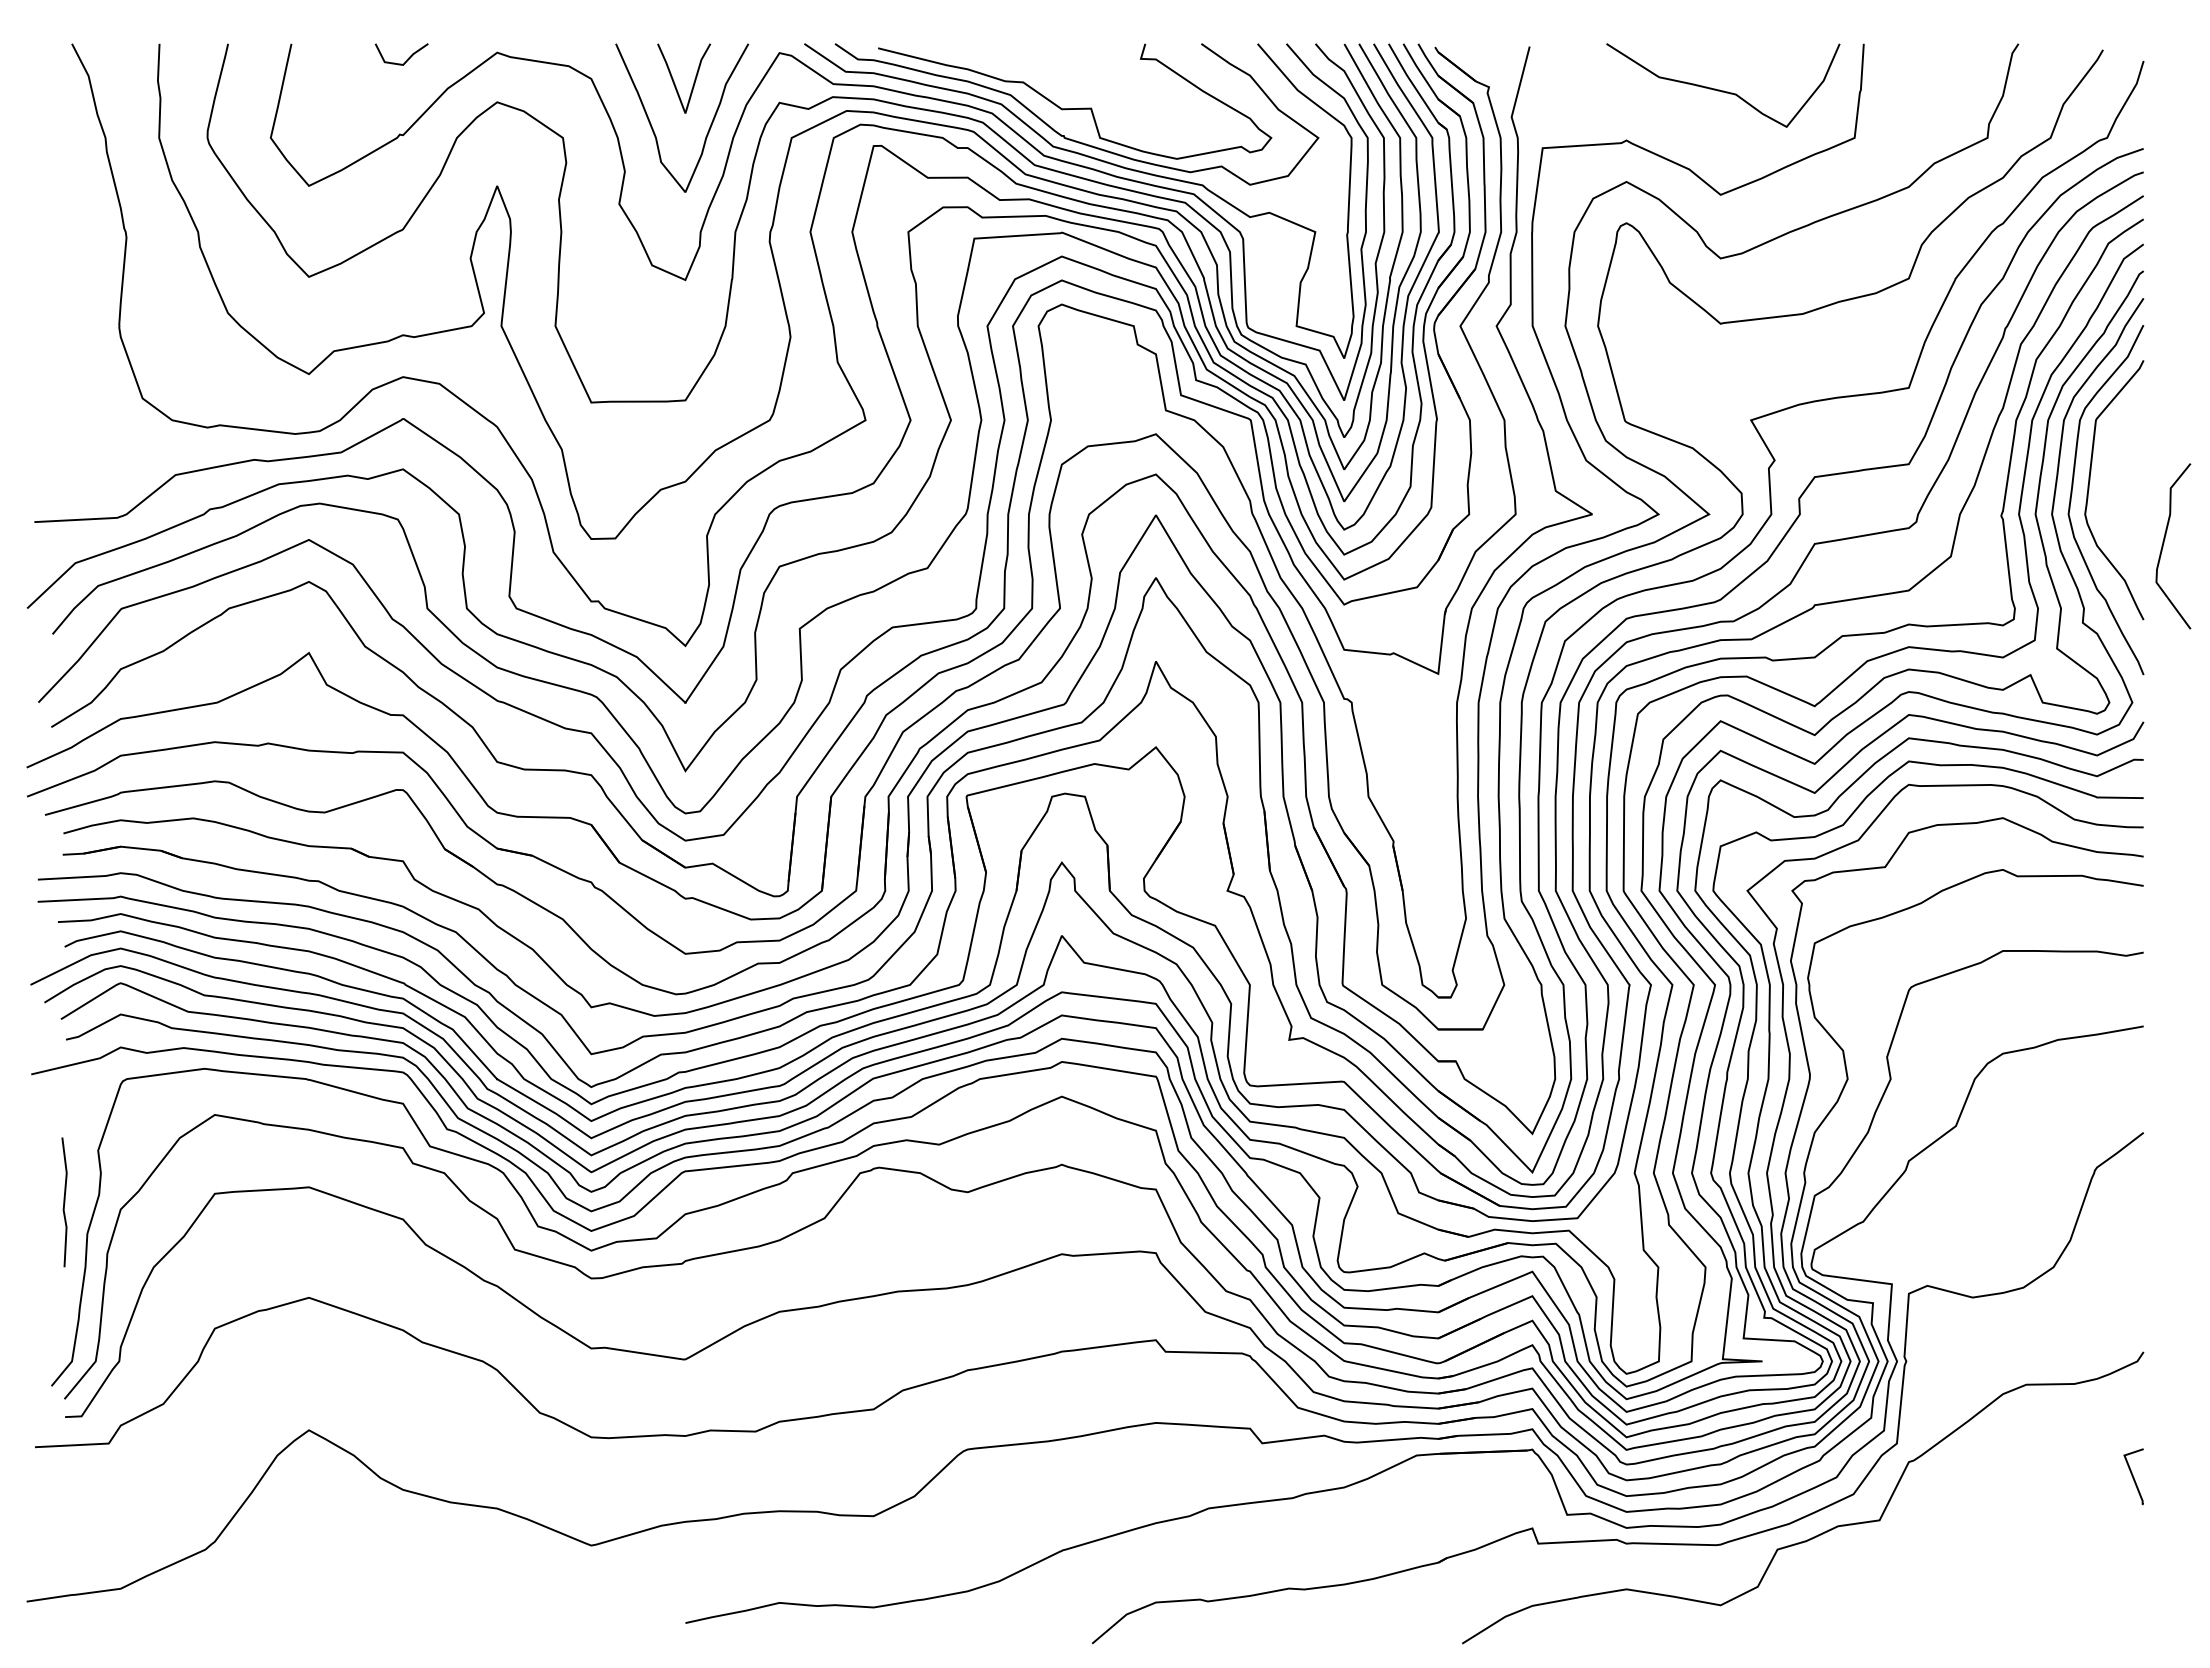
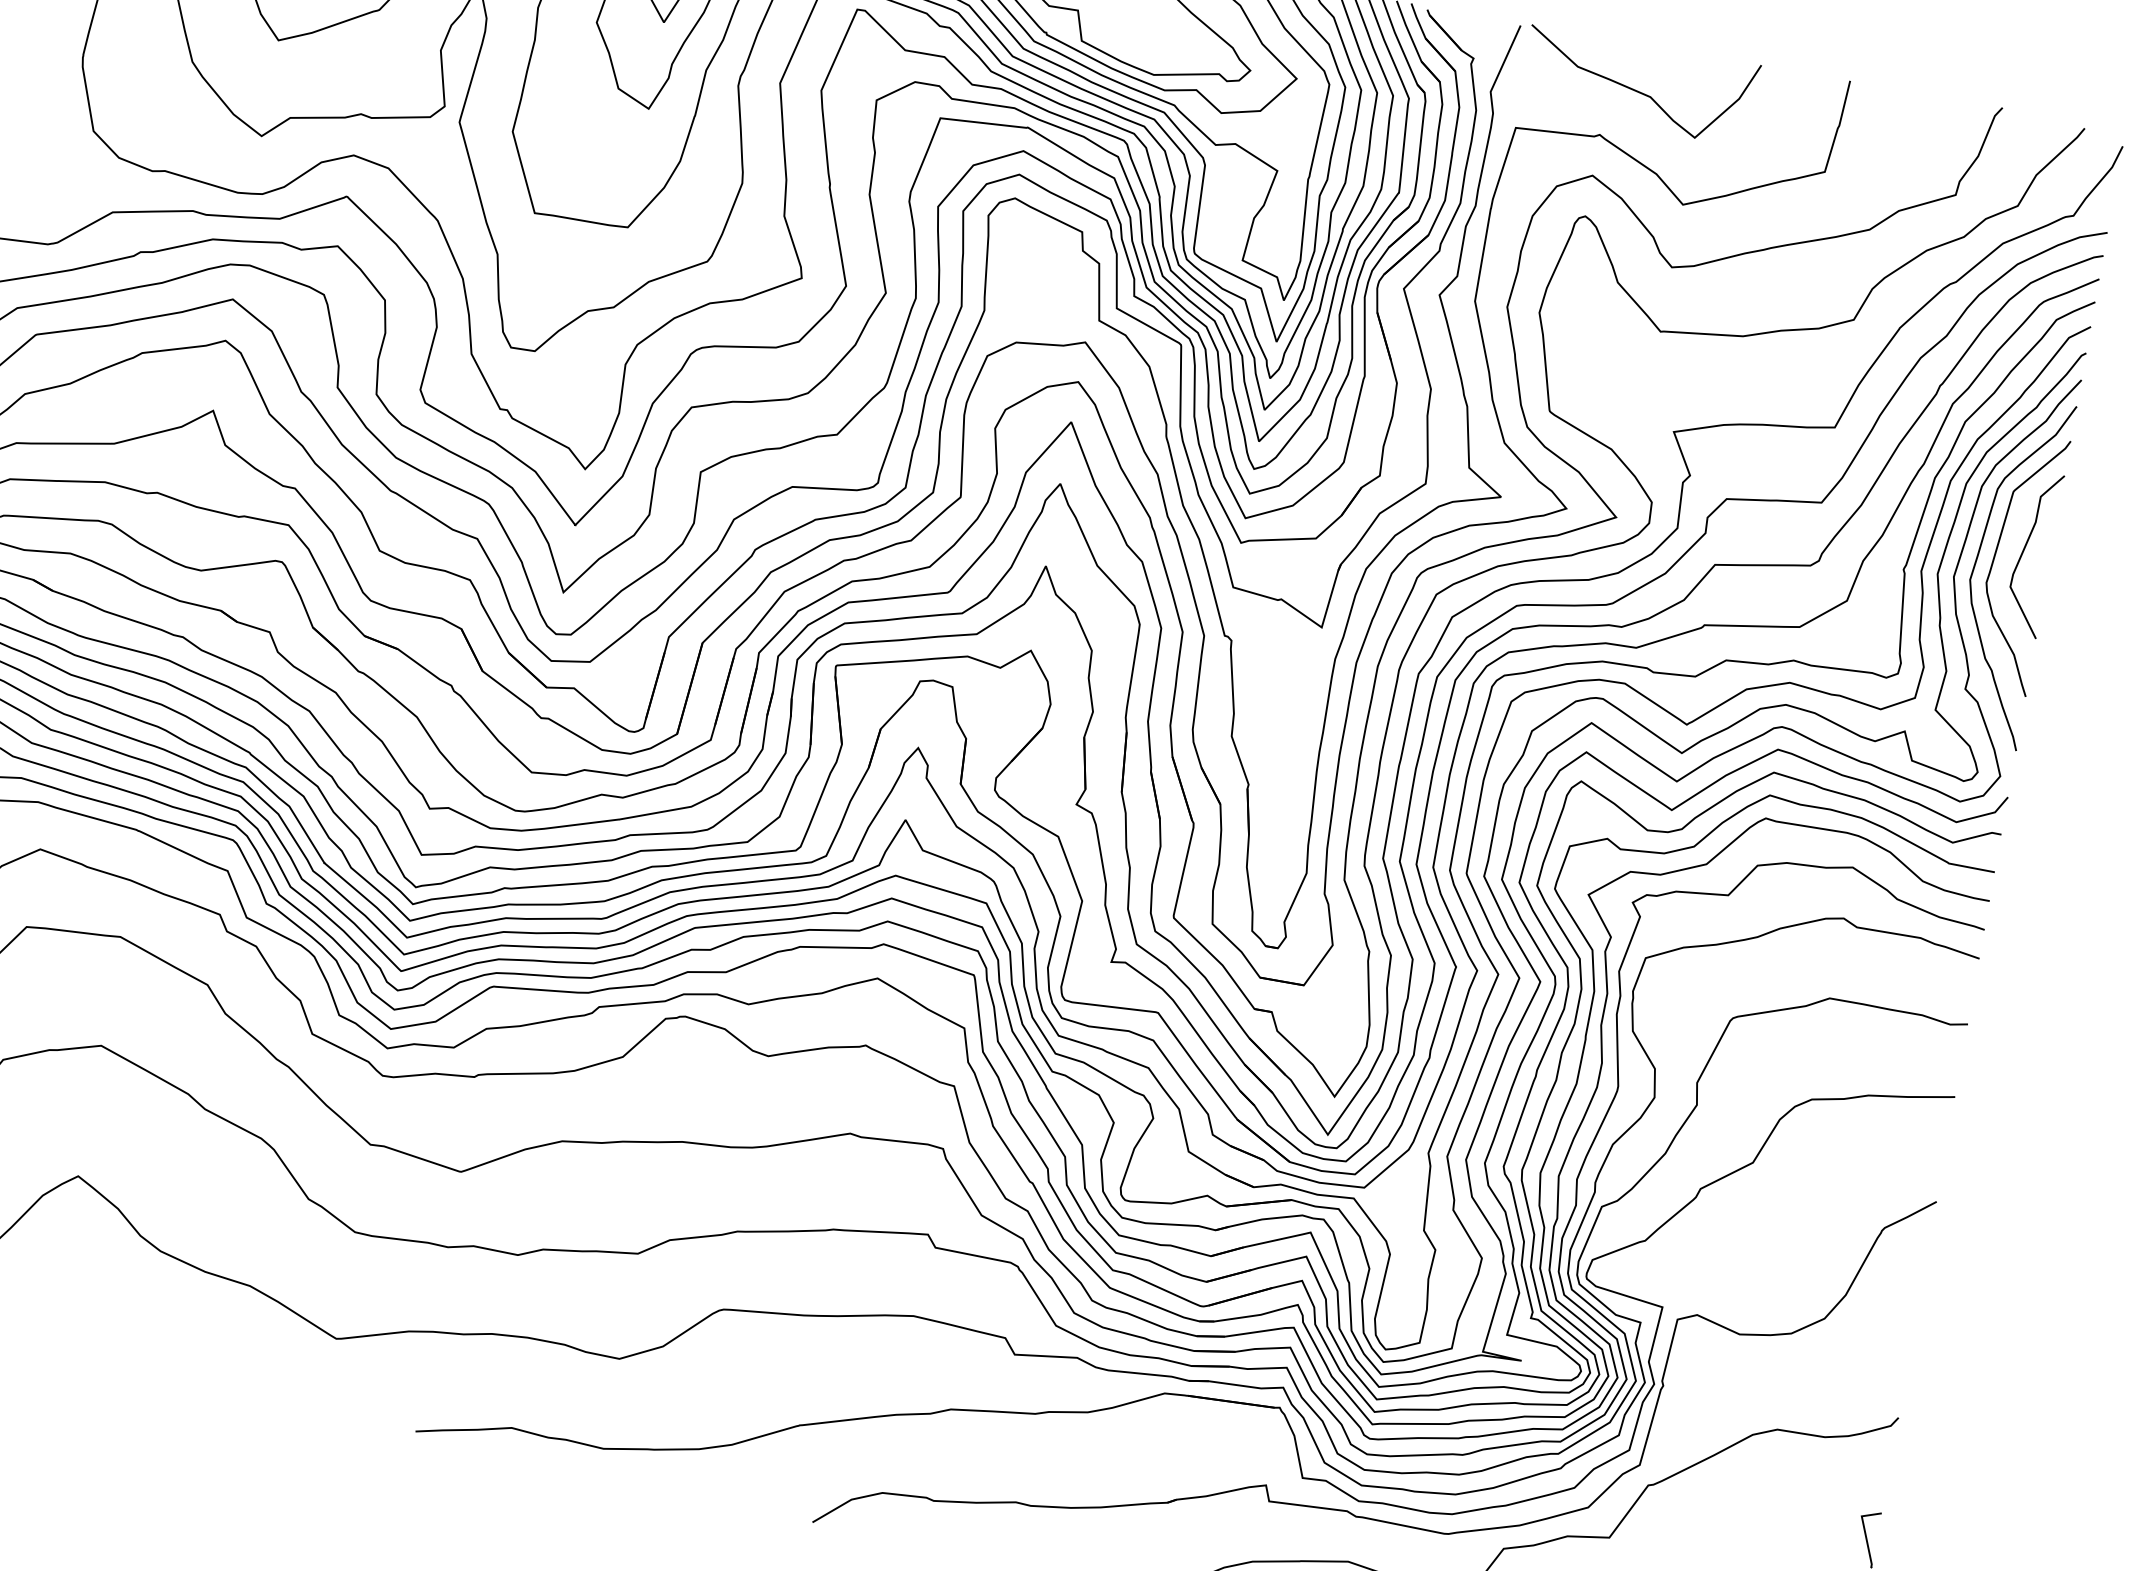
curve: (1723, 90) -> (1638, 90), moved
curve: (2164, 543) -> (2025, 550), moved

